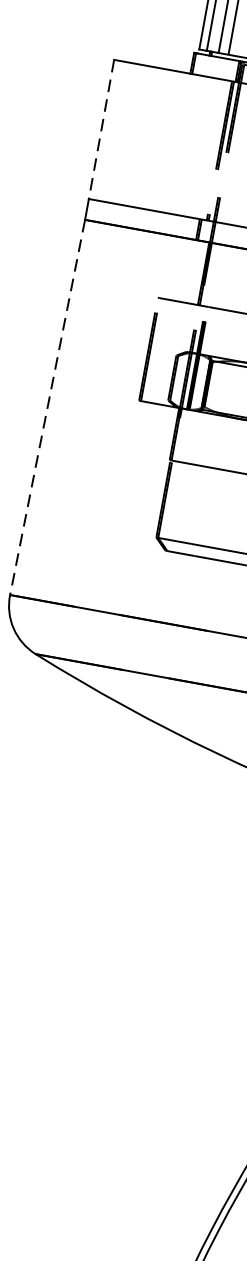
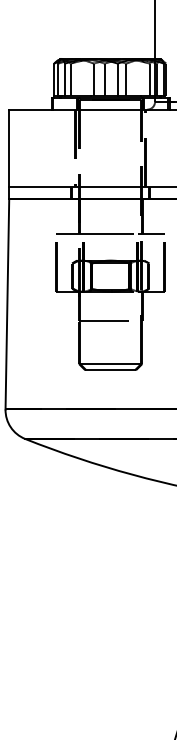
line: (102, 129) -> (9, 148), dashed -> solid
line: (47, 407) -> (7, 304), dashed -> solid

